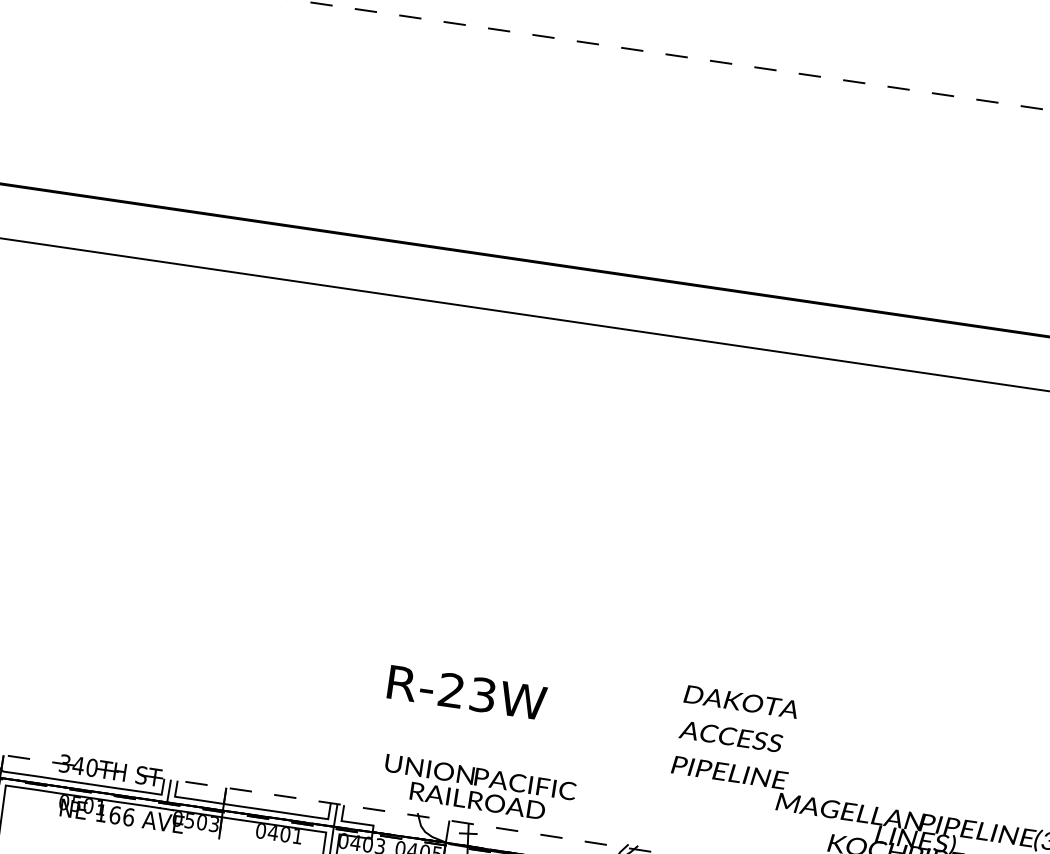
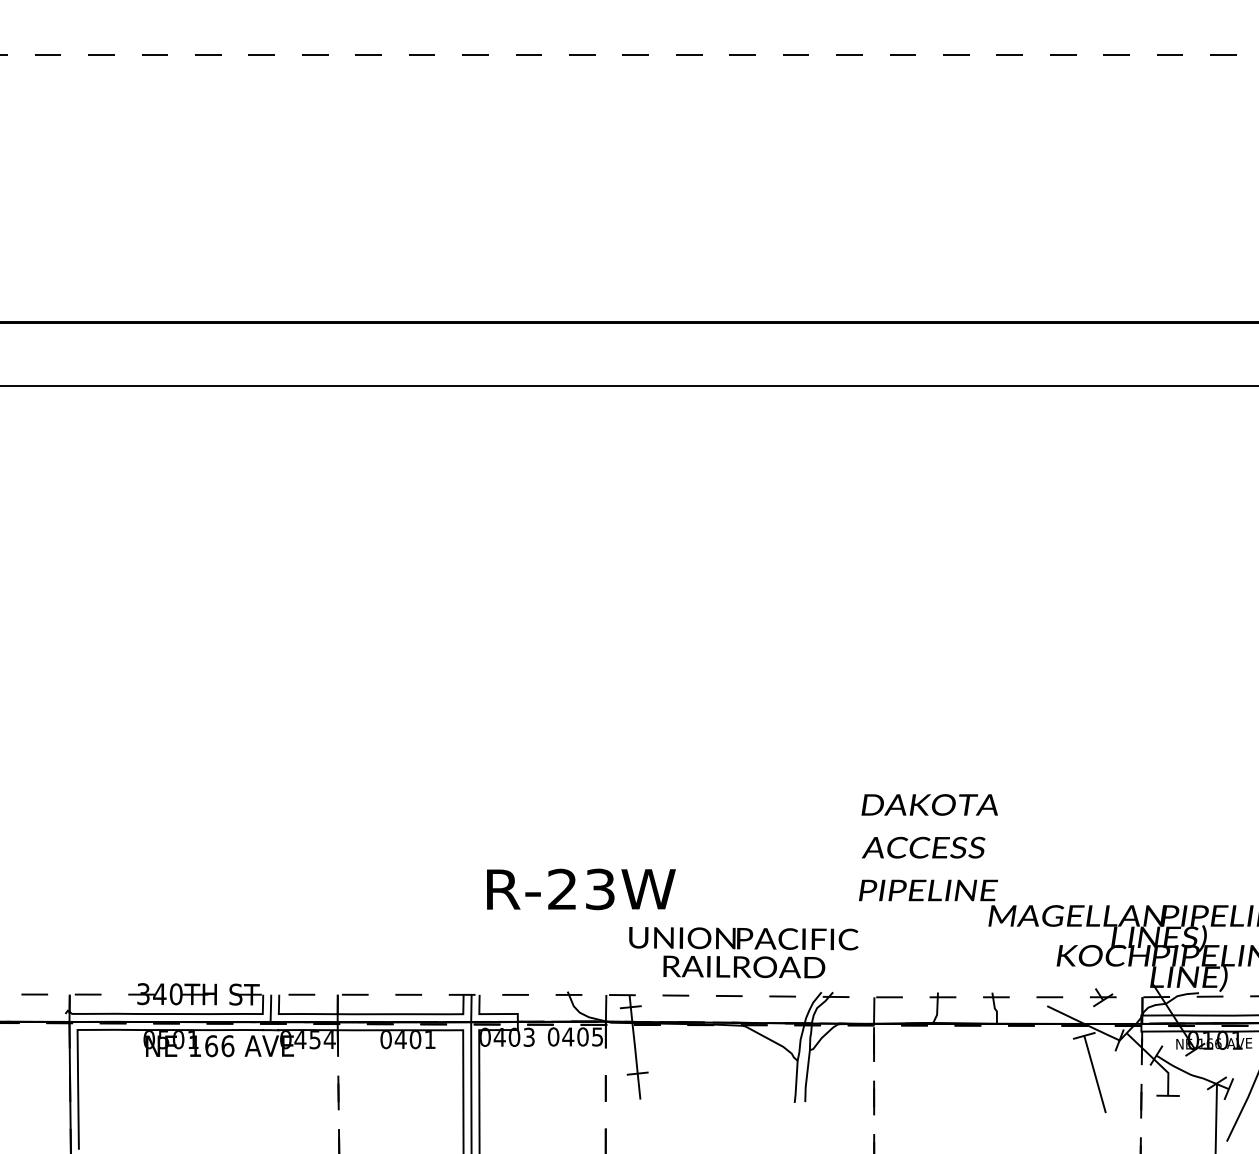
text: (467, 692) -> (581, 889), moved
text: (478, 788) -> (743, 952), moved
text: (201, 823) -> (314, 1040), 0503 -> 0454

